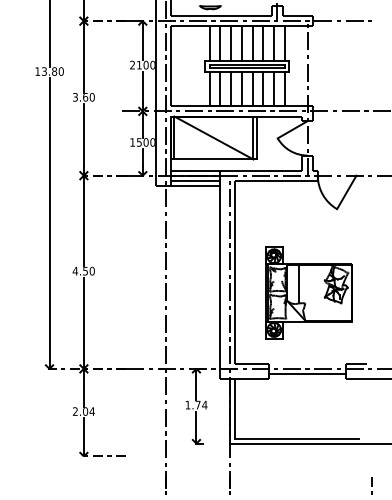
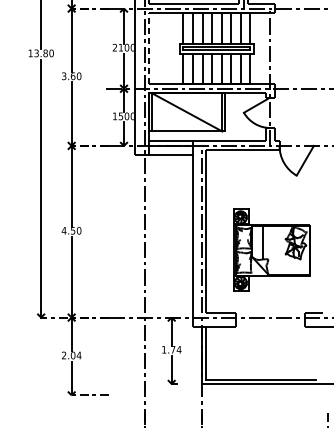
line: (170, 66) -> (148, 48), solid -> dashed
line: (194, 180) -> (169, 150), removed
line: (307, 373) -> (270, 321), removed

